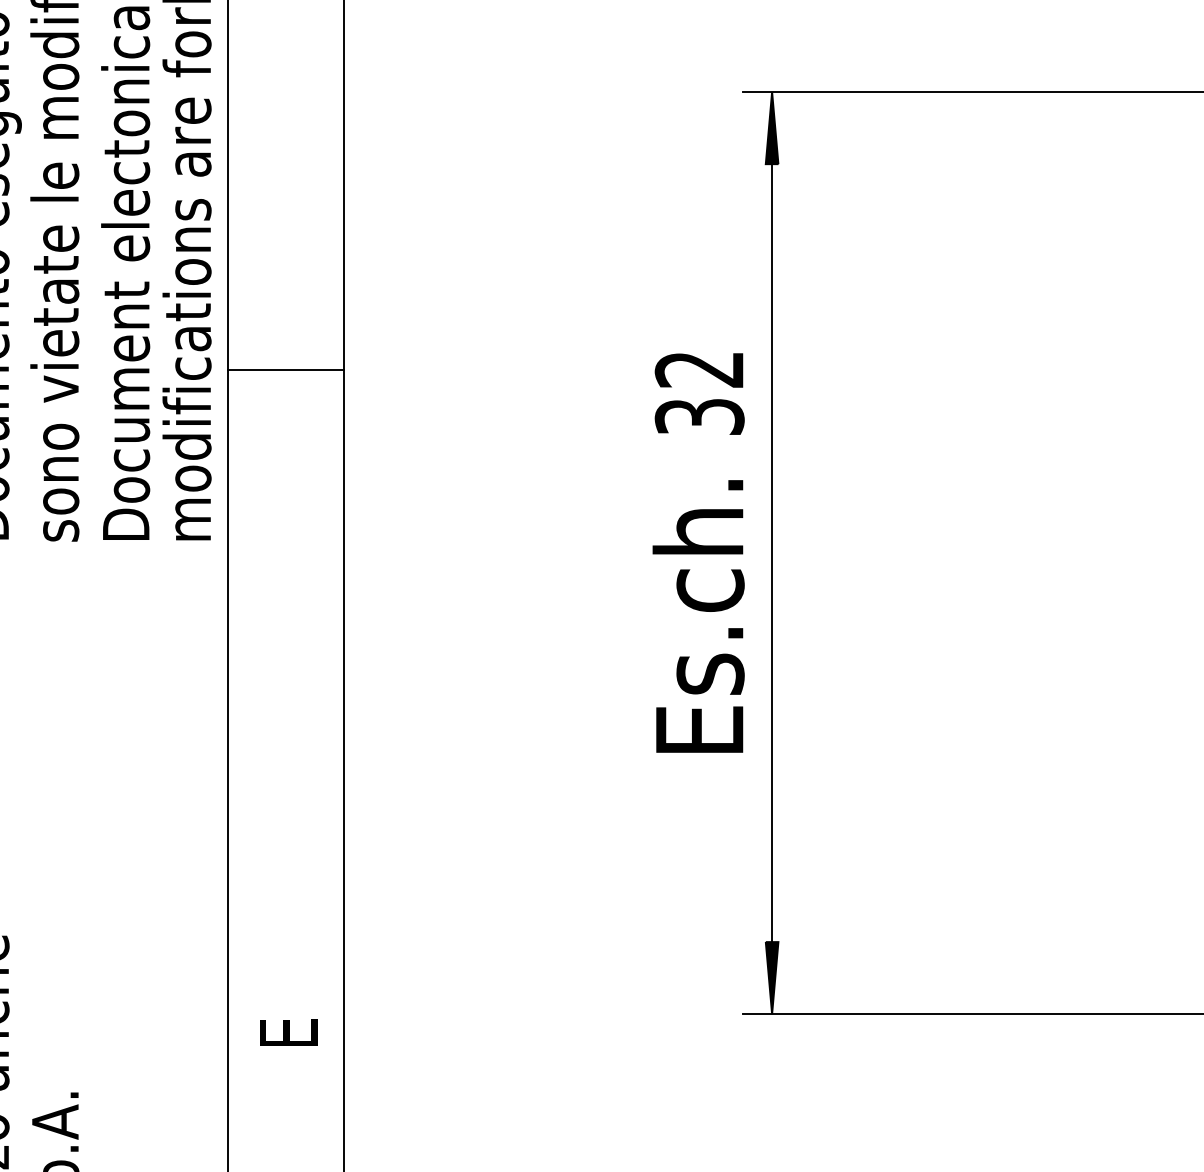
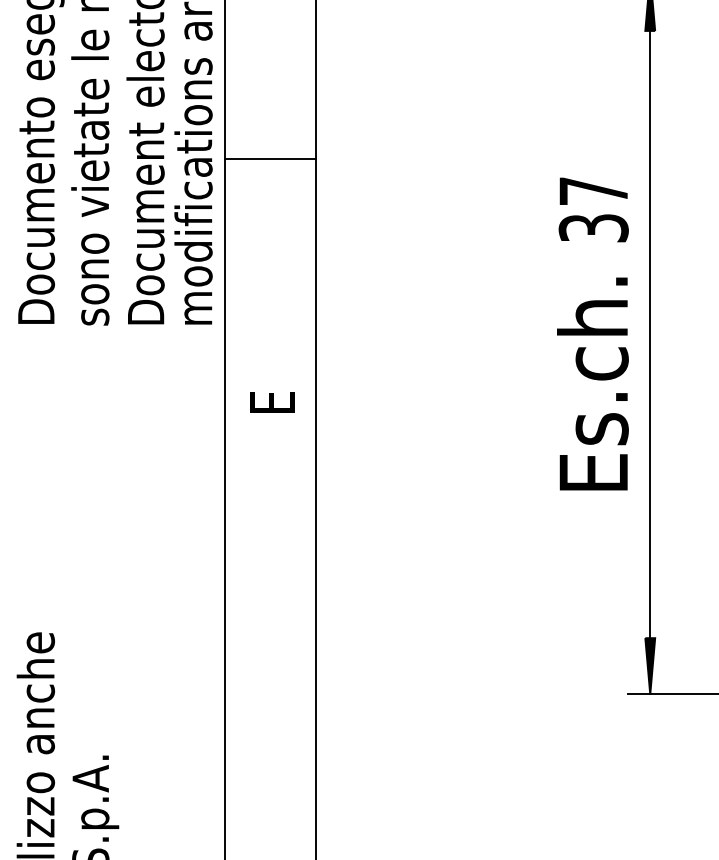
line: (285, 369) -> (270, 158), moved
text: (698, 369) -> (592, 191), 32 -> 37
text: (288, 1032) -> (272, 401), moved

